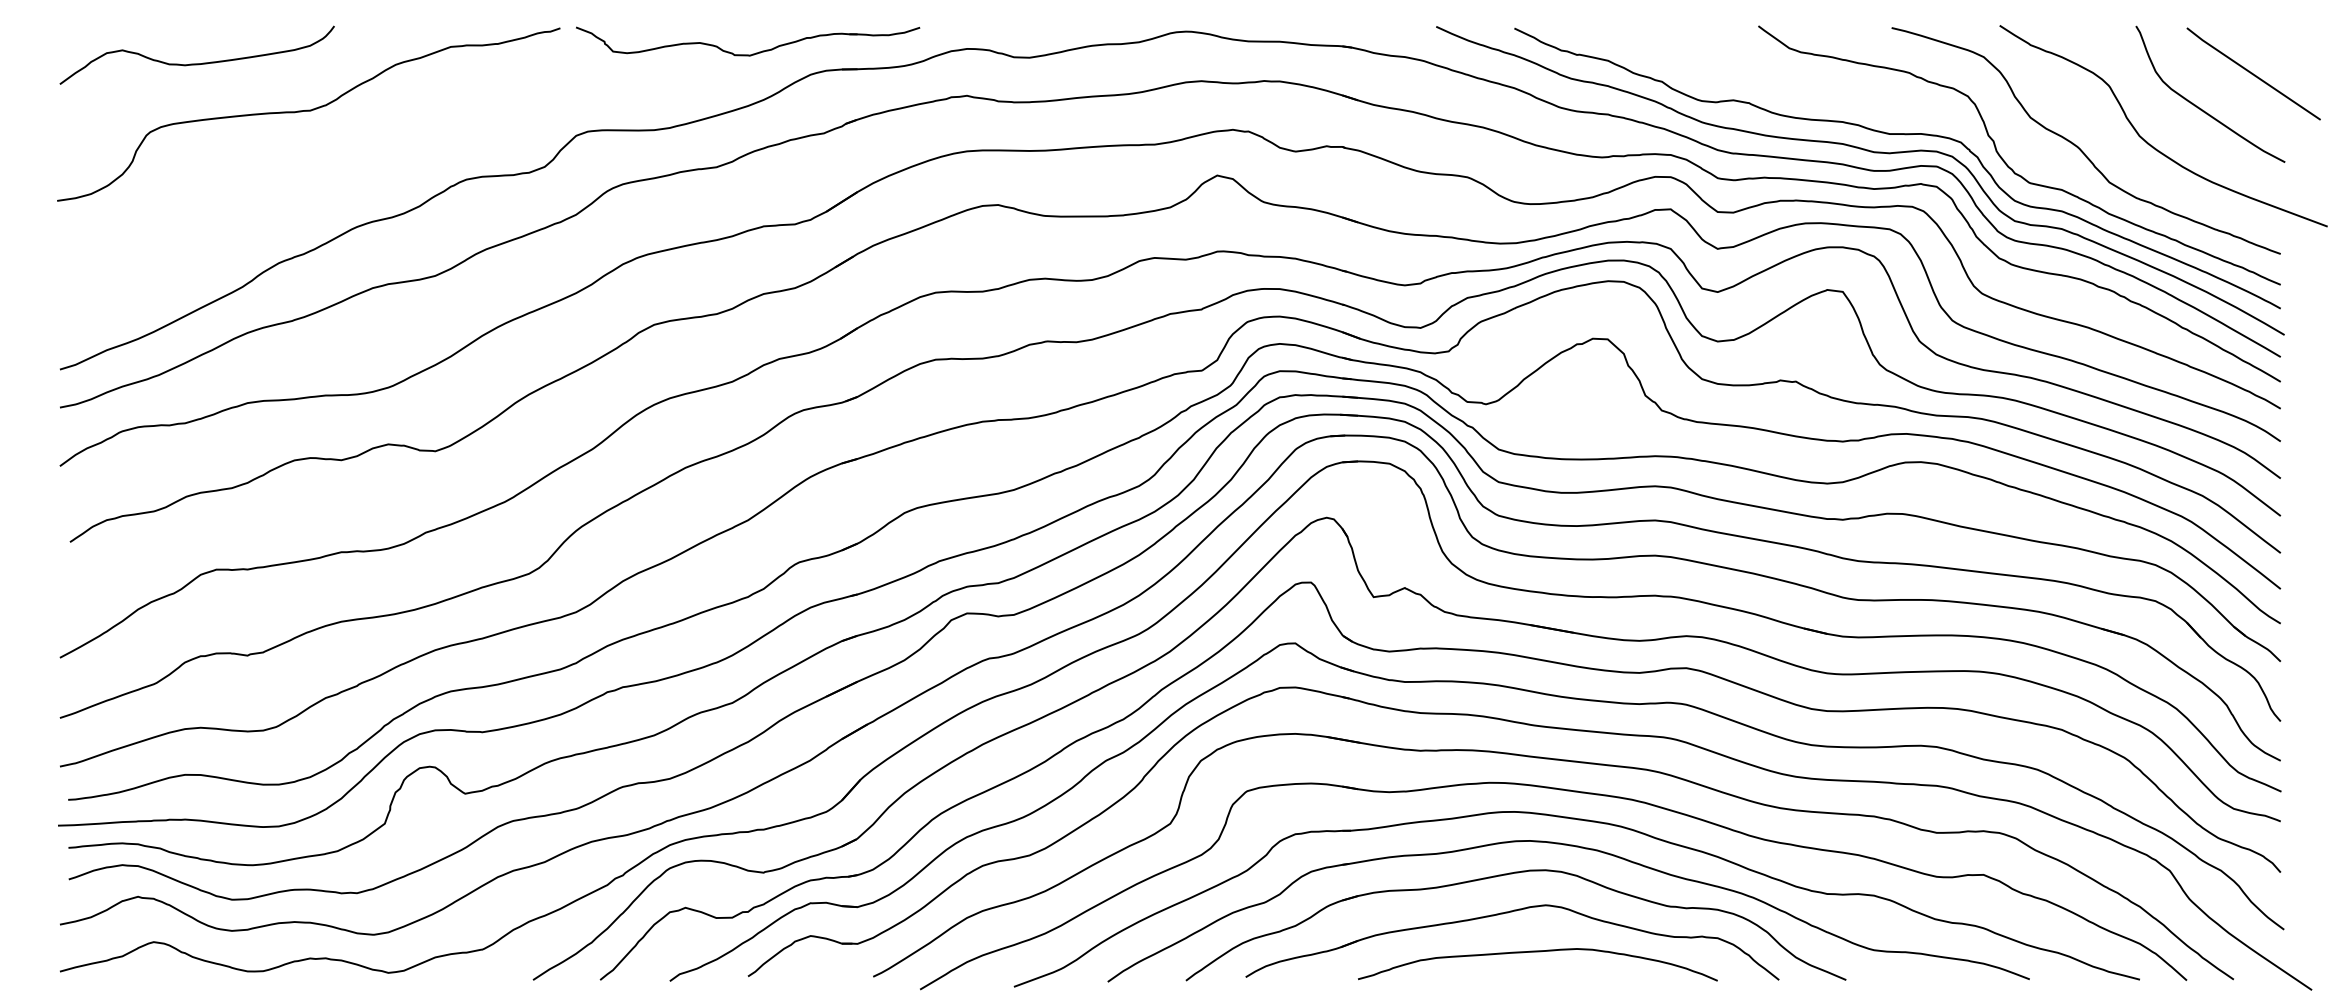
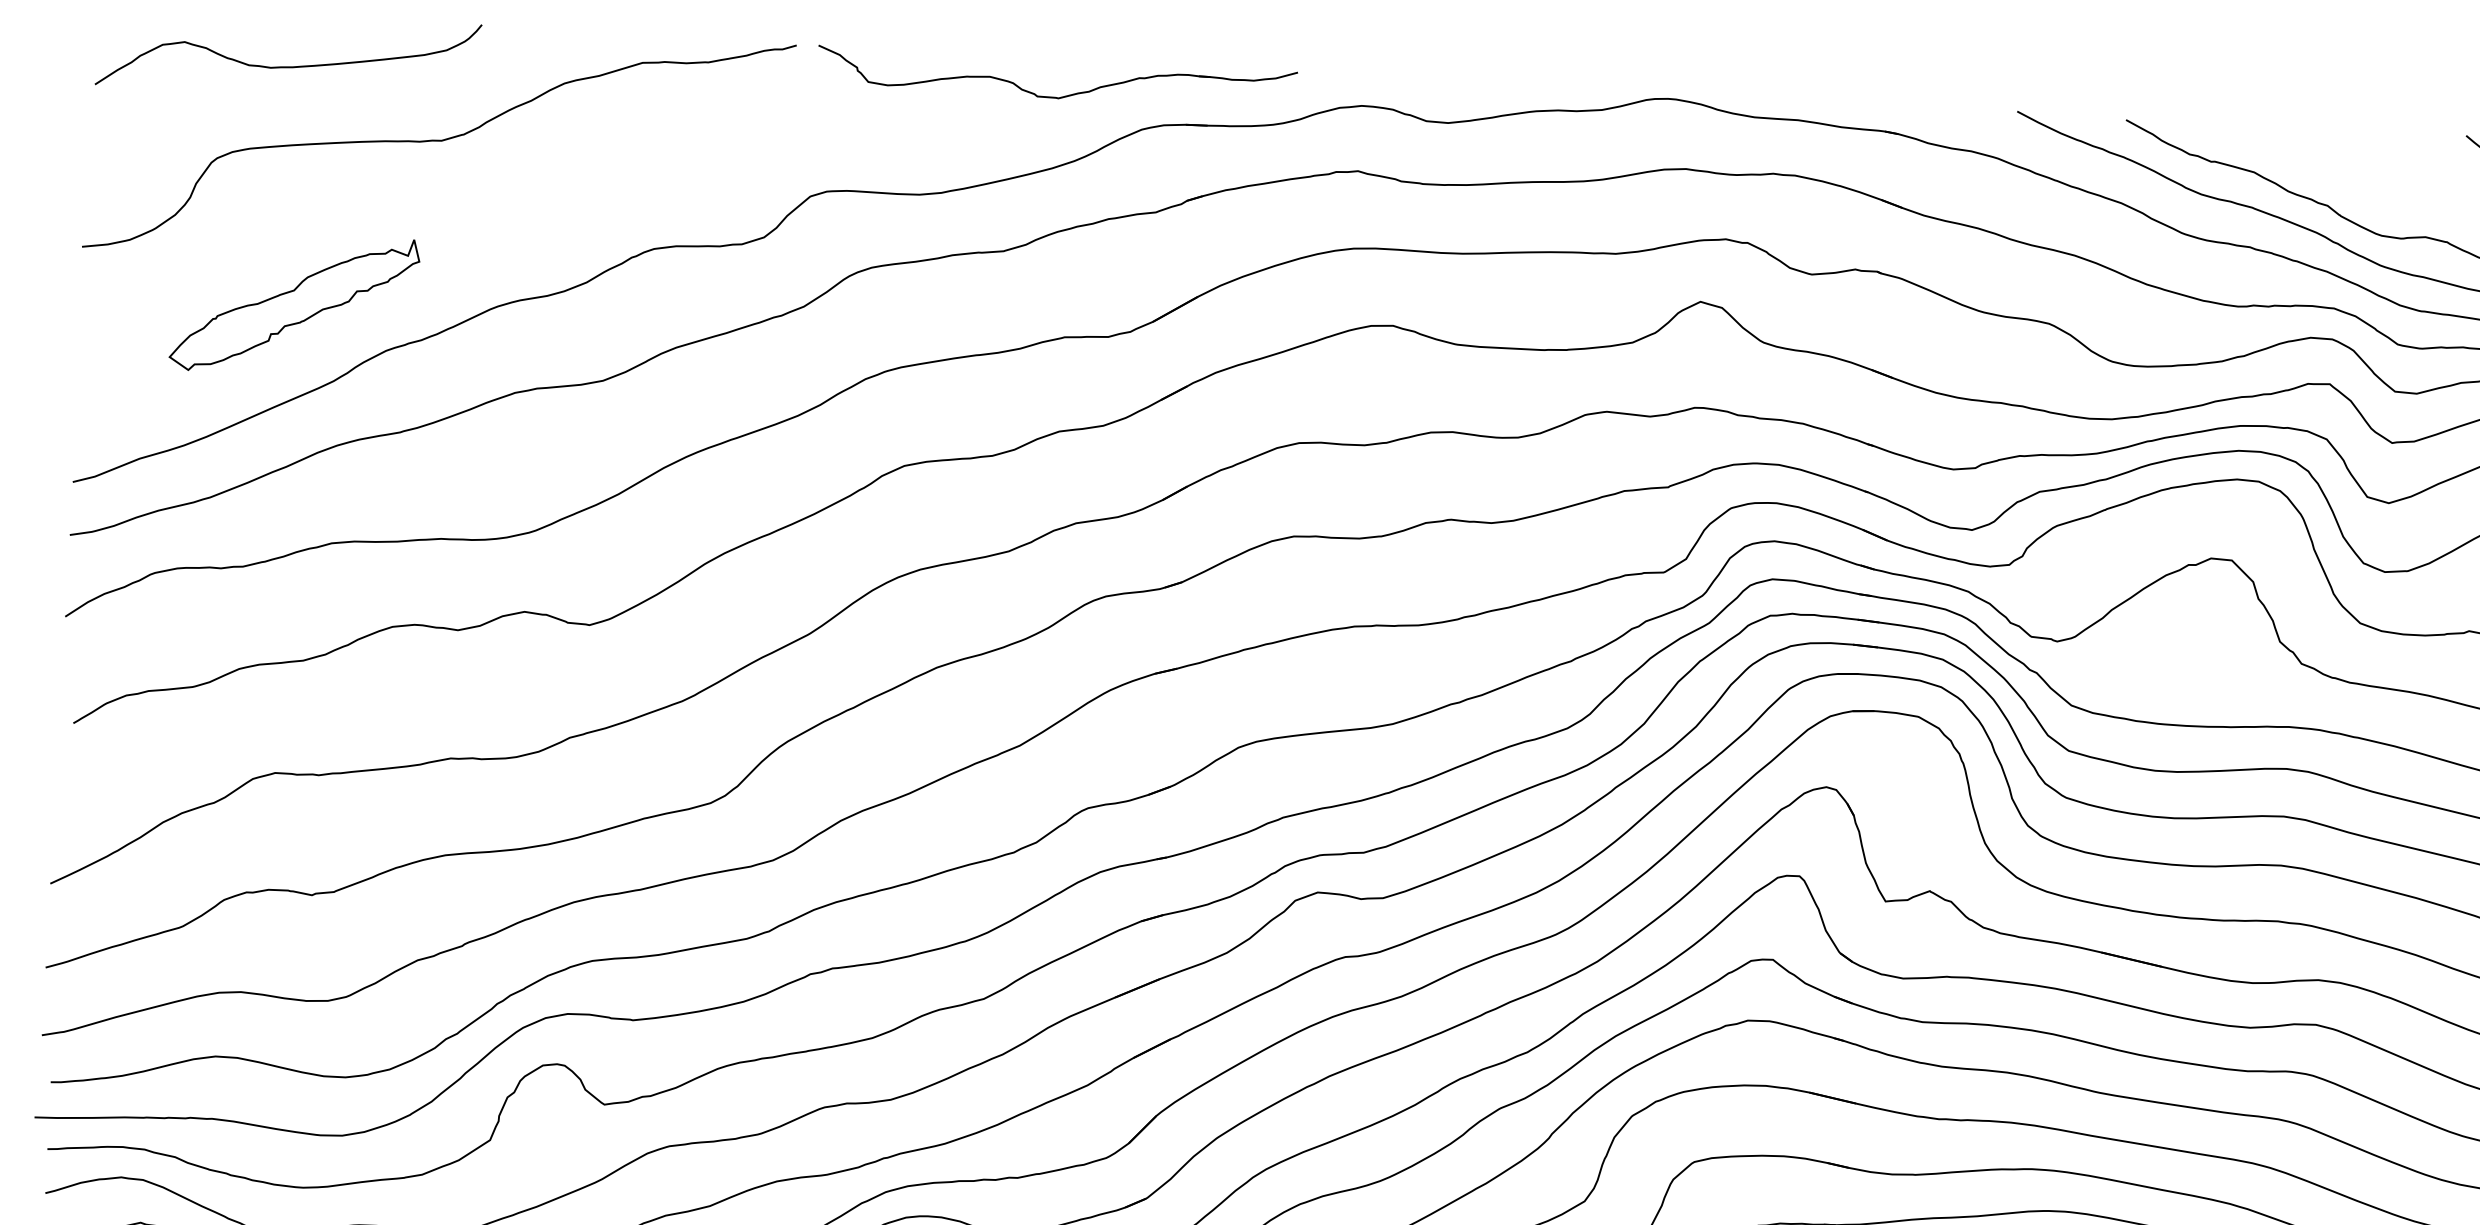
part: (211, 233) -> (294, 304), added

